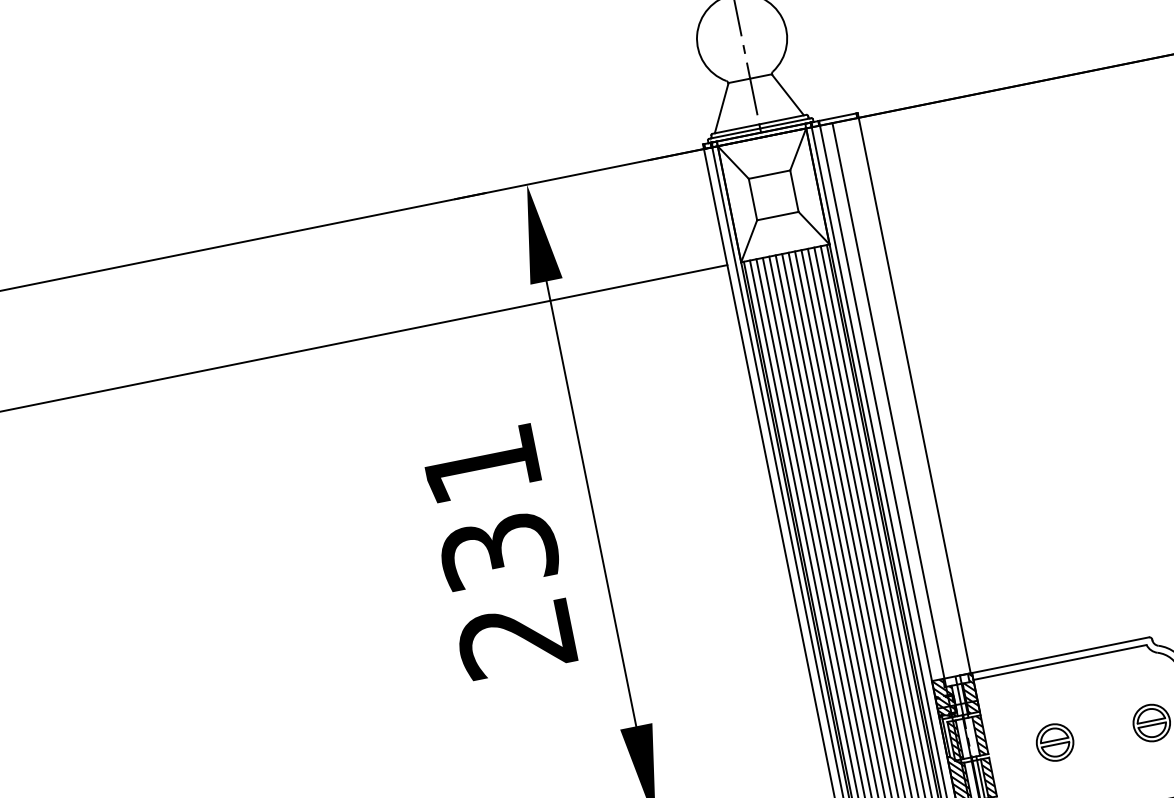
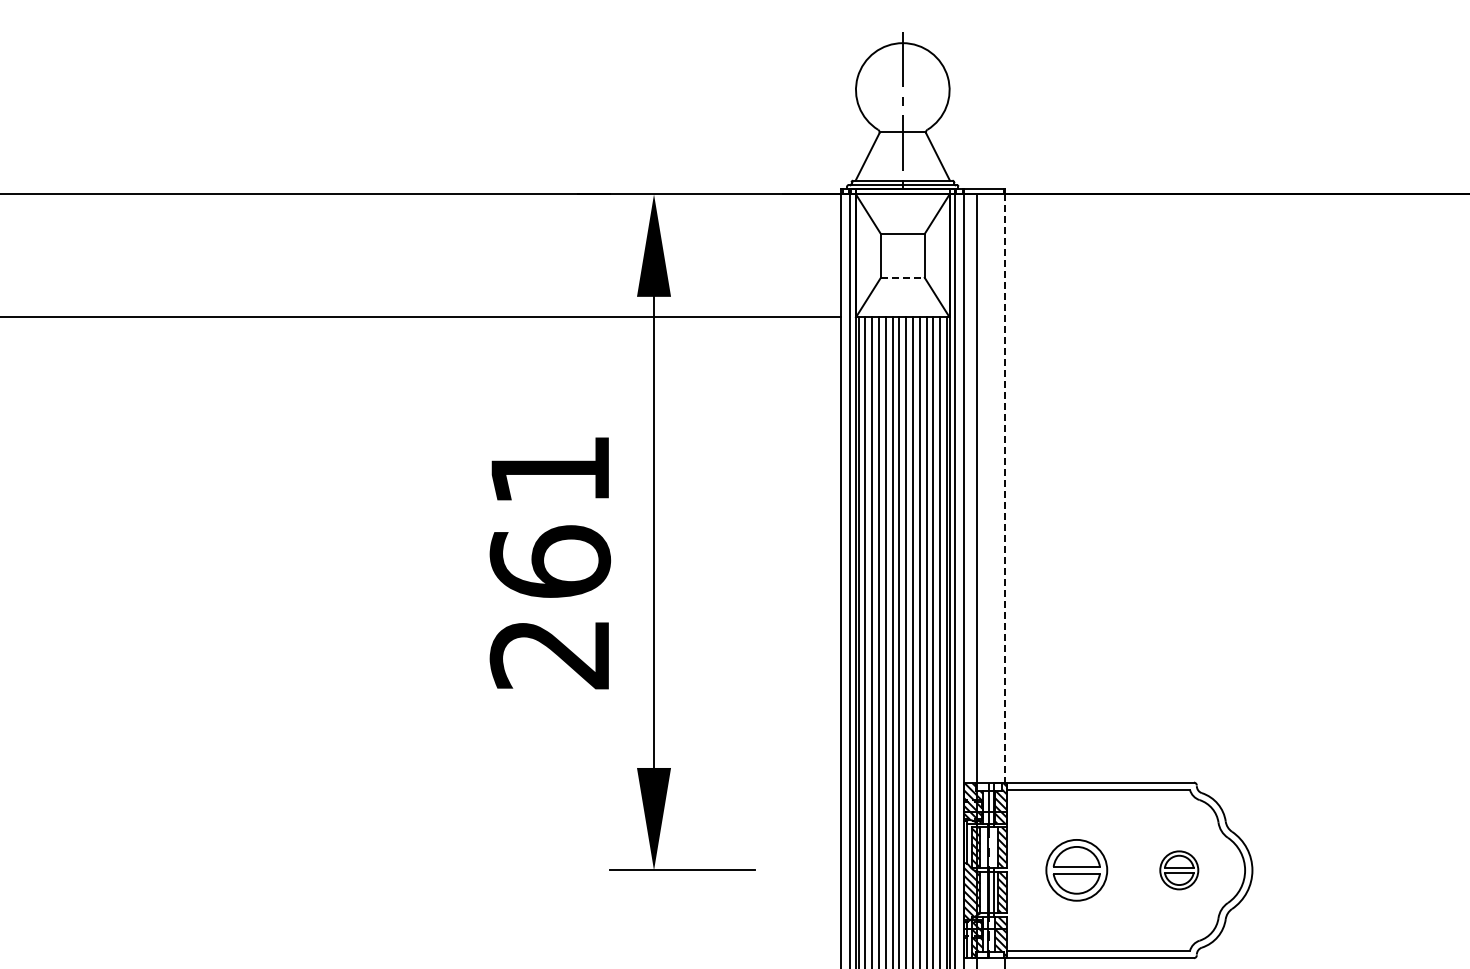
line: (777, 215) -> (902, 277), solid -> dashed
line: (915, 396) -> (1005, 489), solid -> dashed
text: (499, 551) -> (550, 561), 231 -> 261
part: (1054, 742) -> (1076, 870), size x1.6

